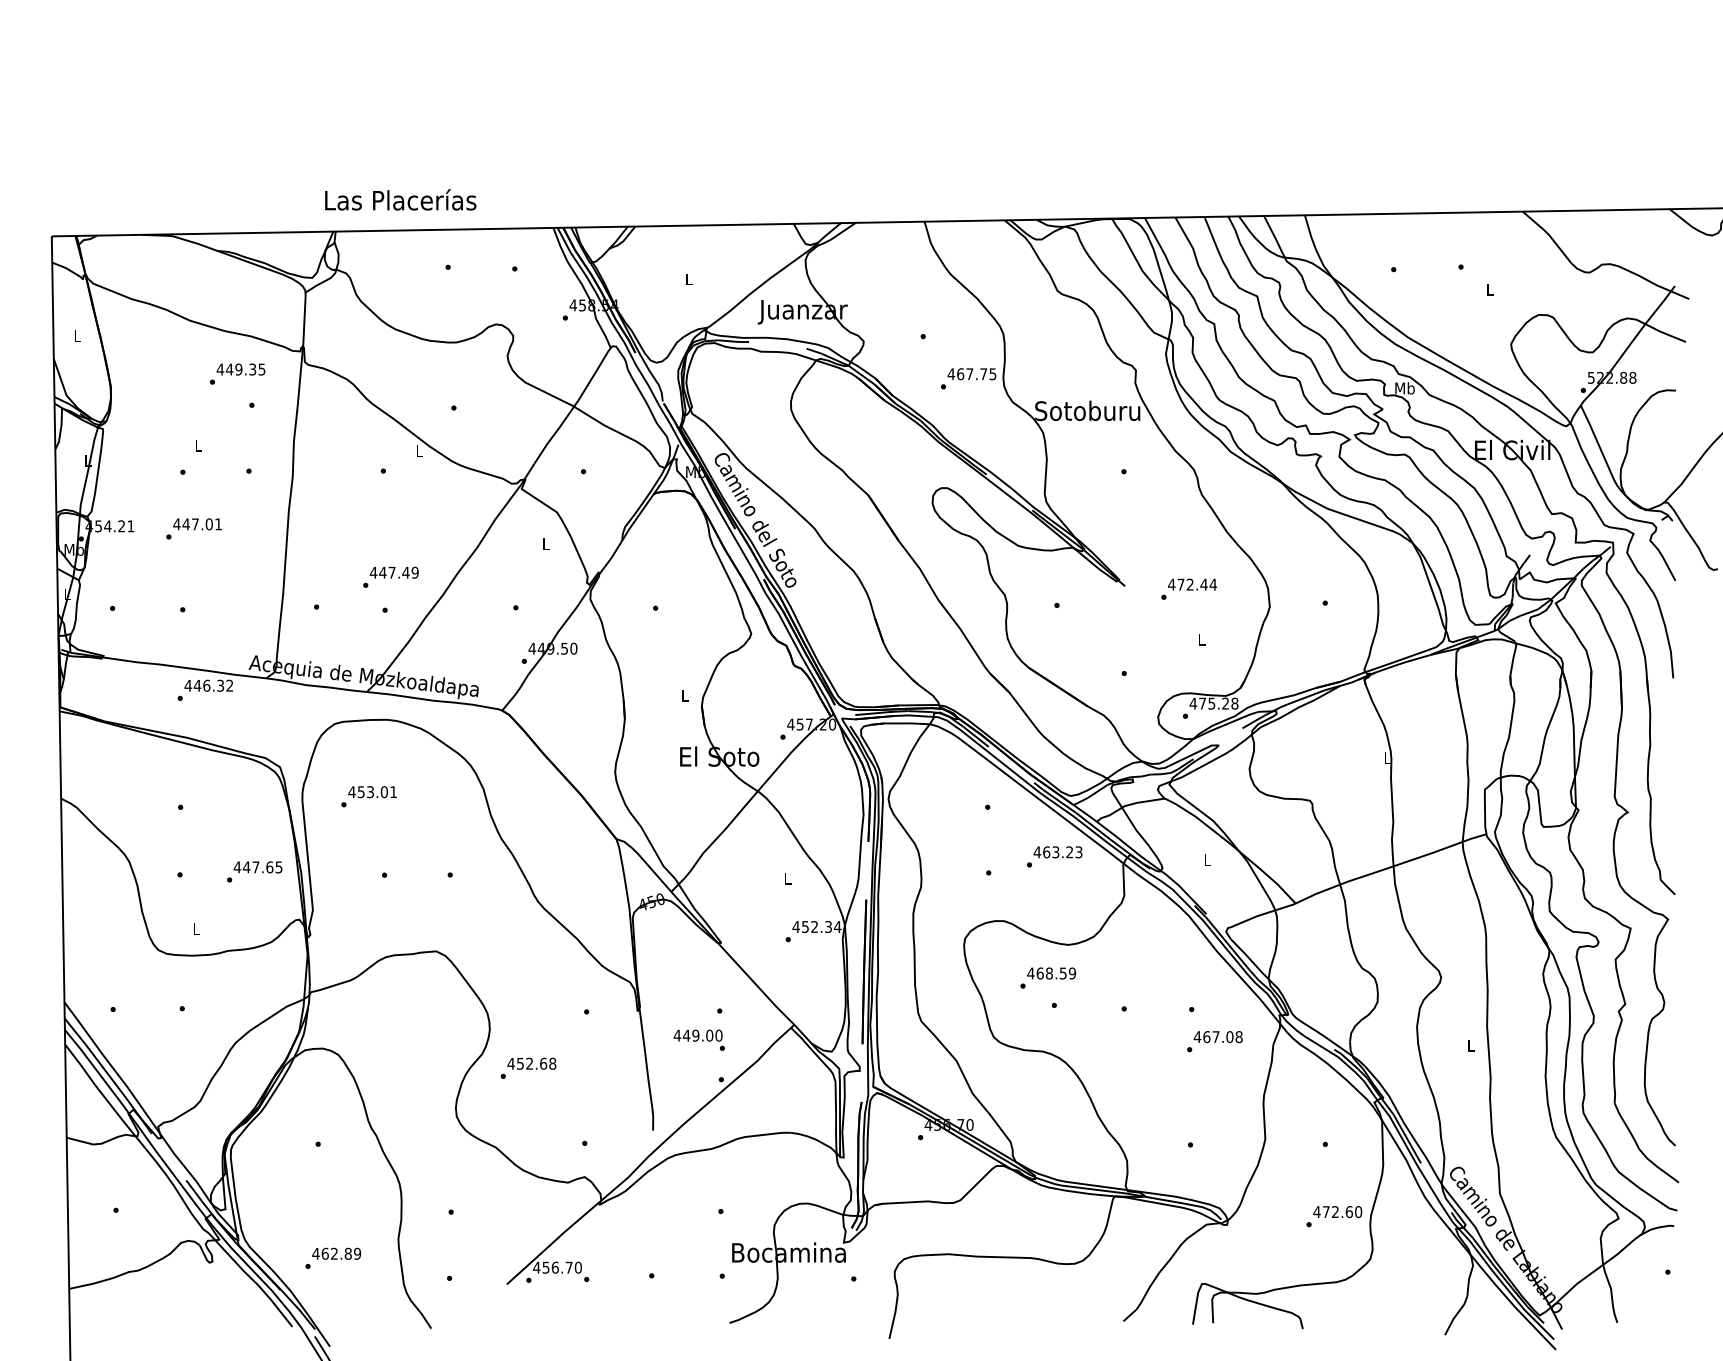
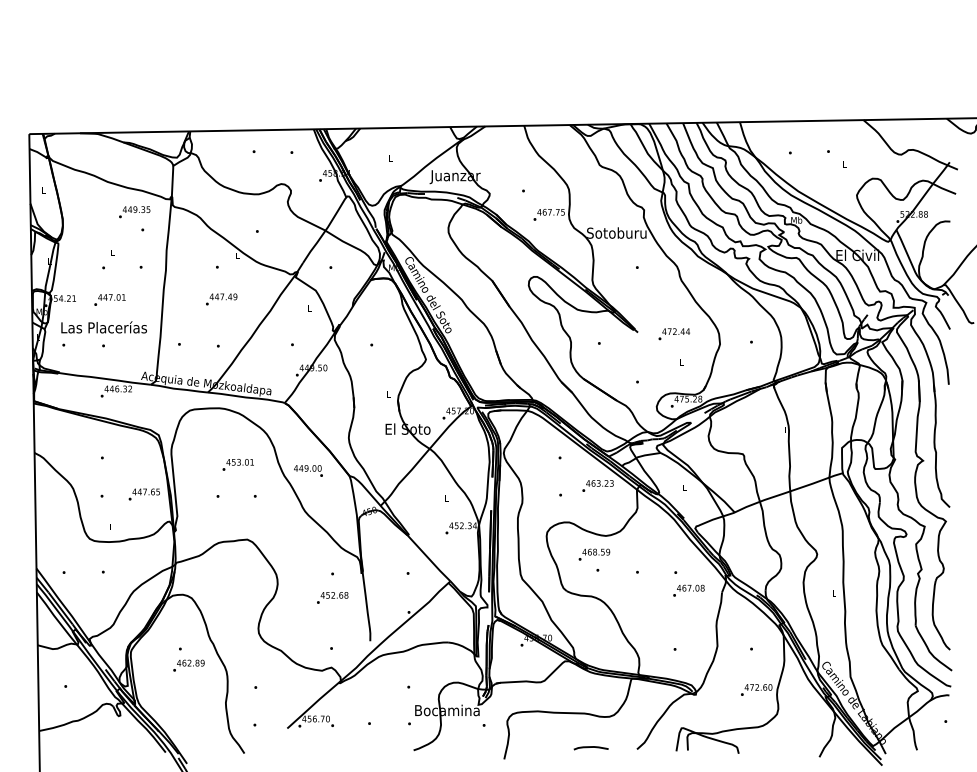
text: (399, 200) -> (103, 327), moved
text: (390, 577) -> (221, 299), moved
text: (367, 795) -> (237, 464), moved
text: (699, 1039) -> (308, 470), moved
text: (528, 1067) -> (332, 597), moved
text: (332, 1257) -> (188, 665), moved
curve: (1041, 1317) -> (590, 747), added

